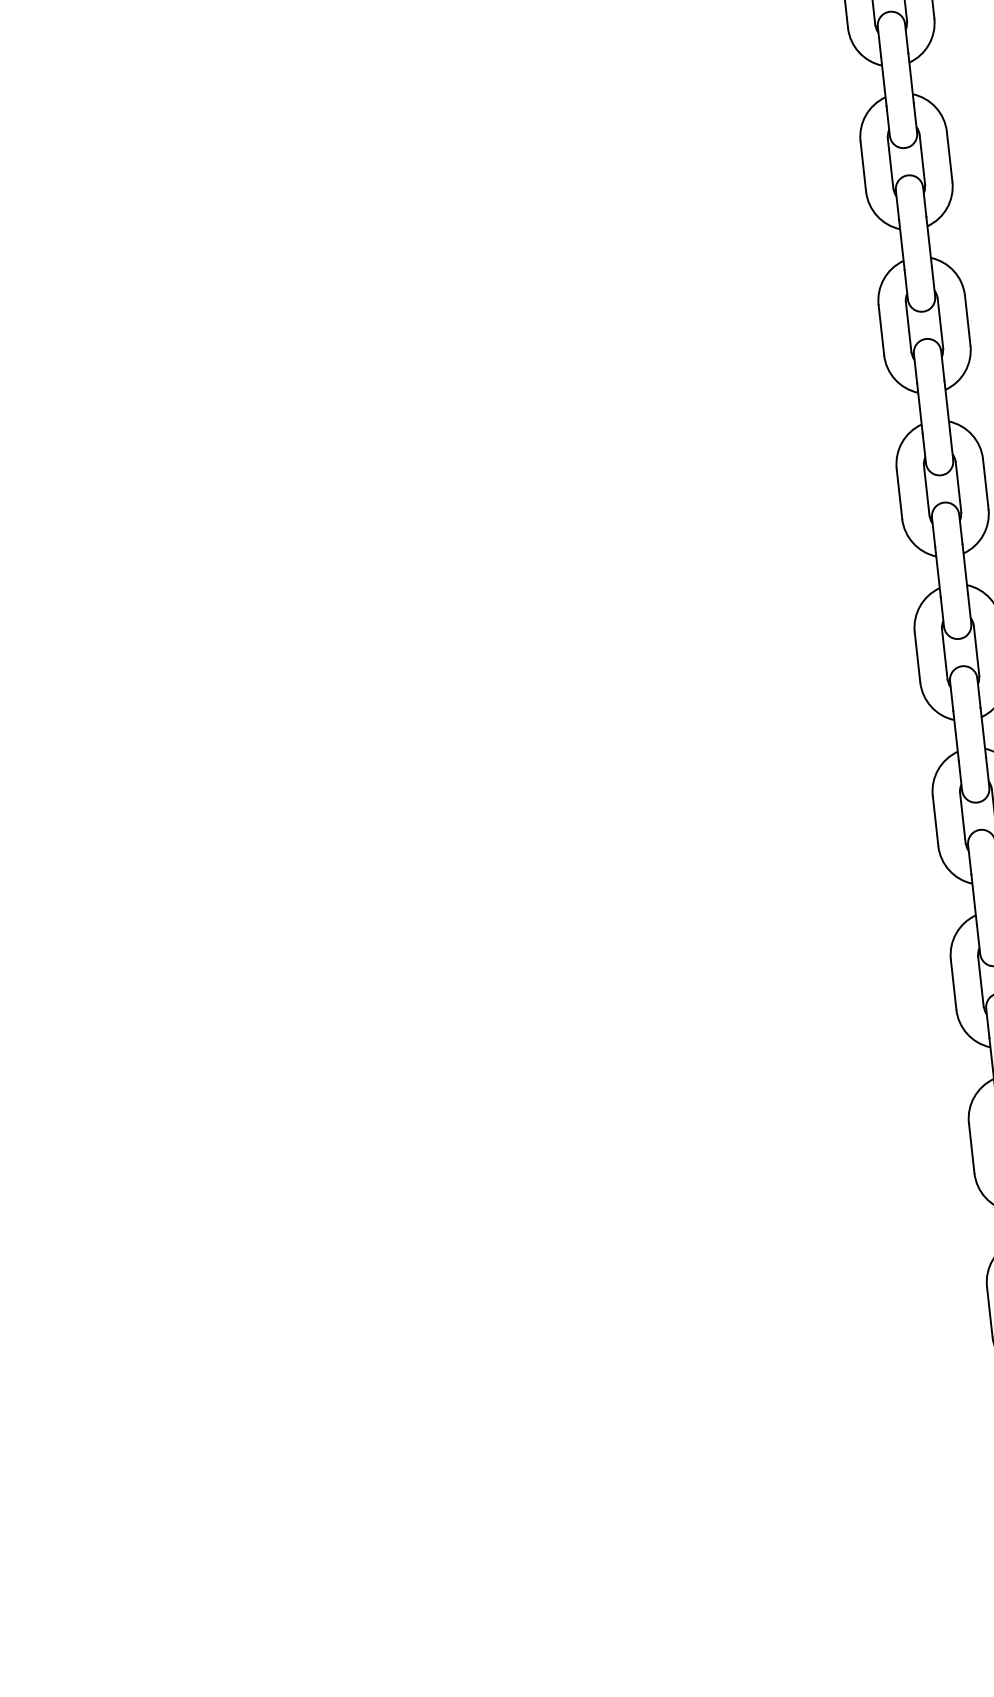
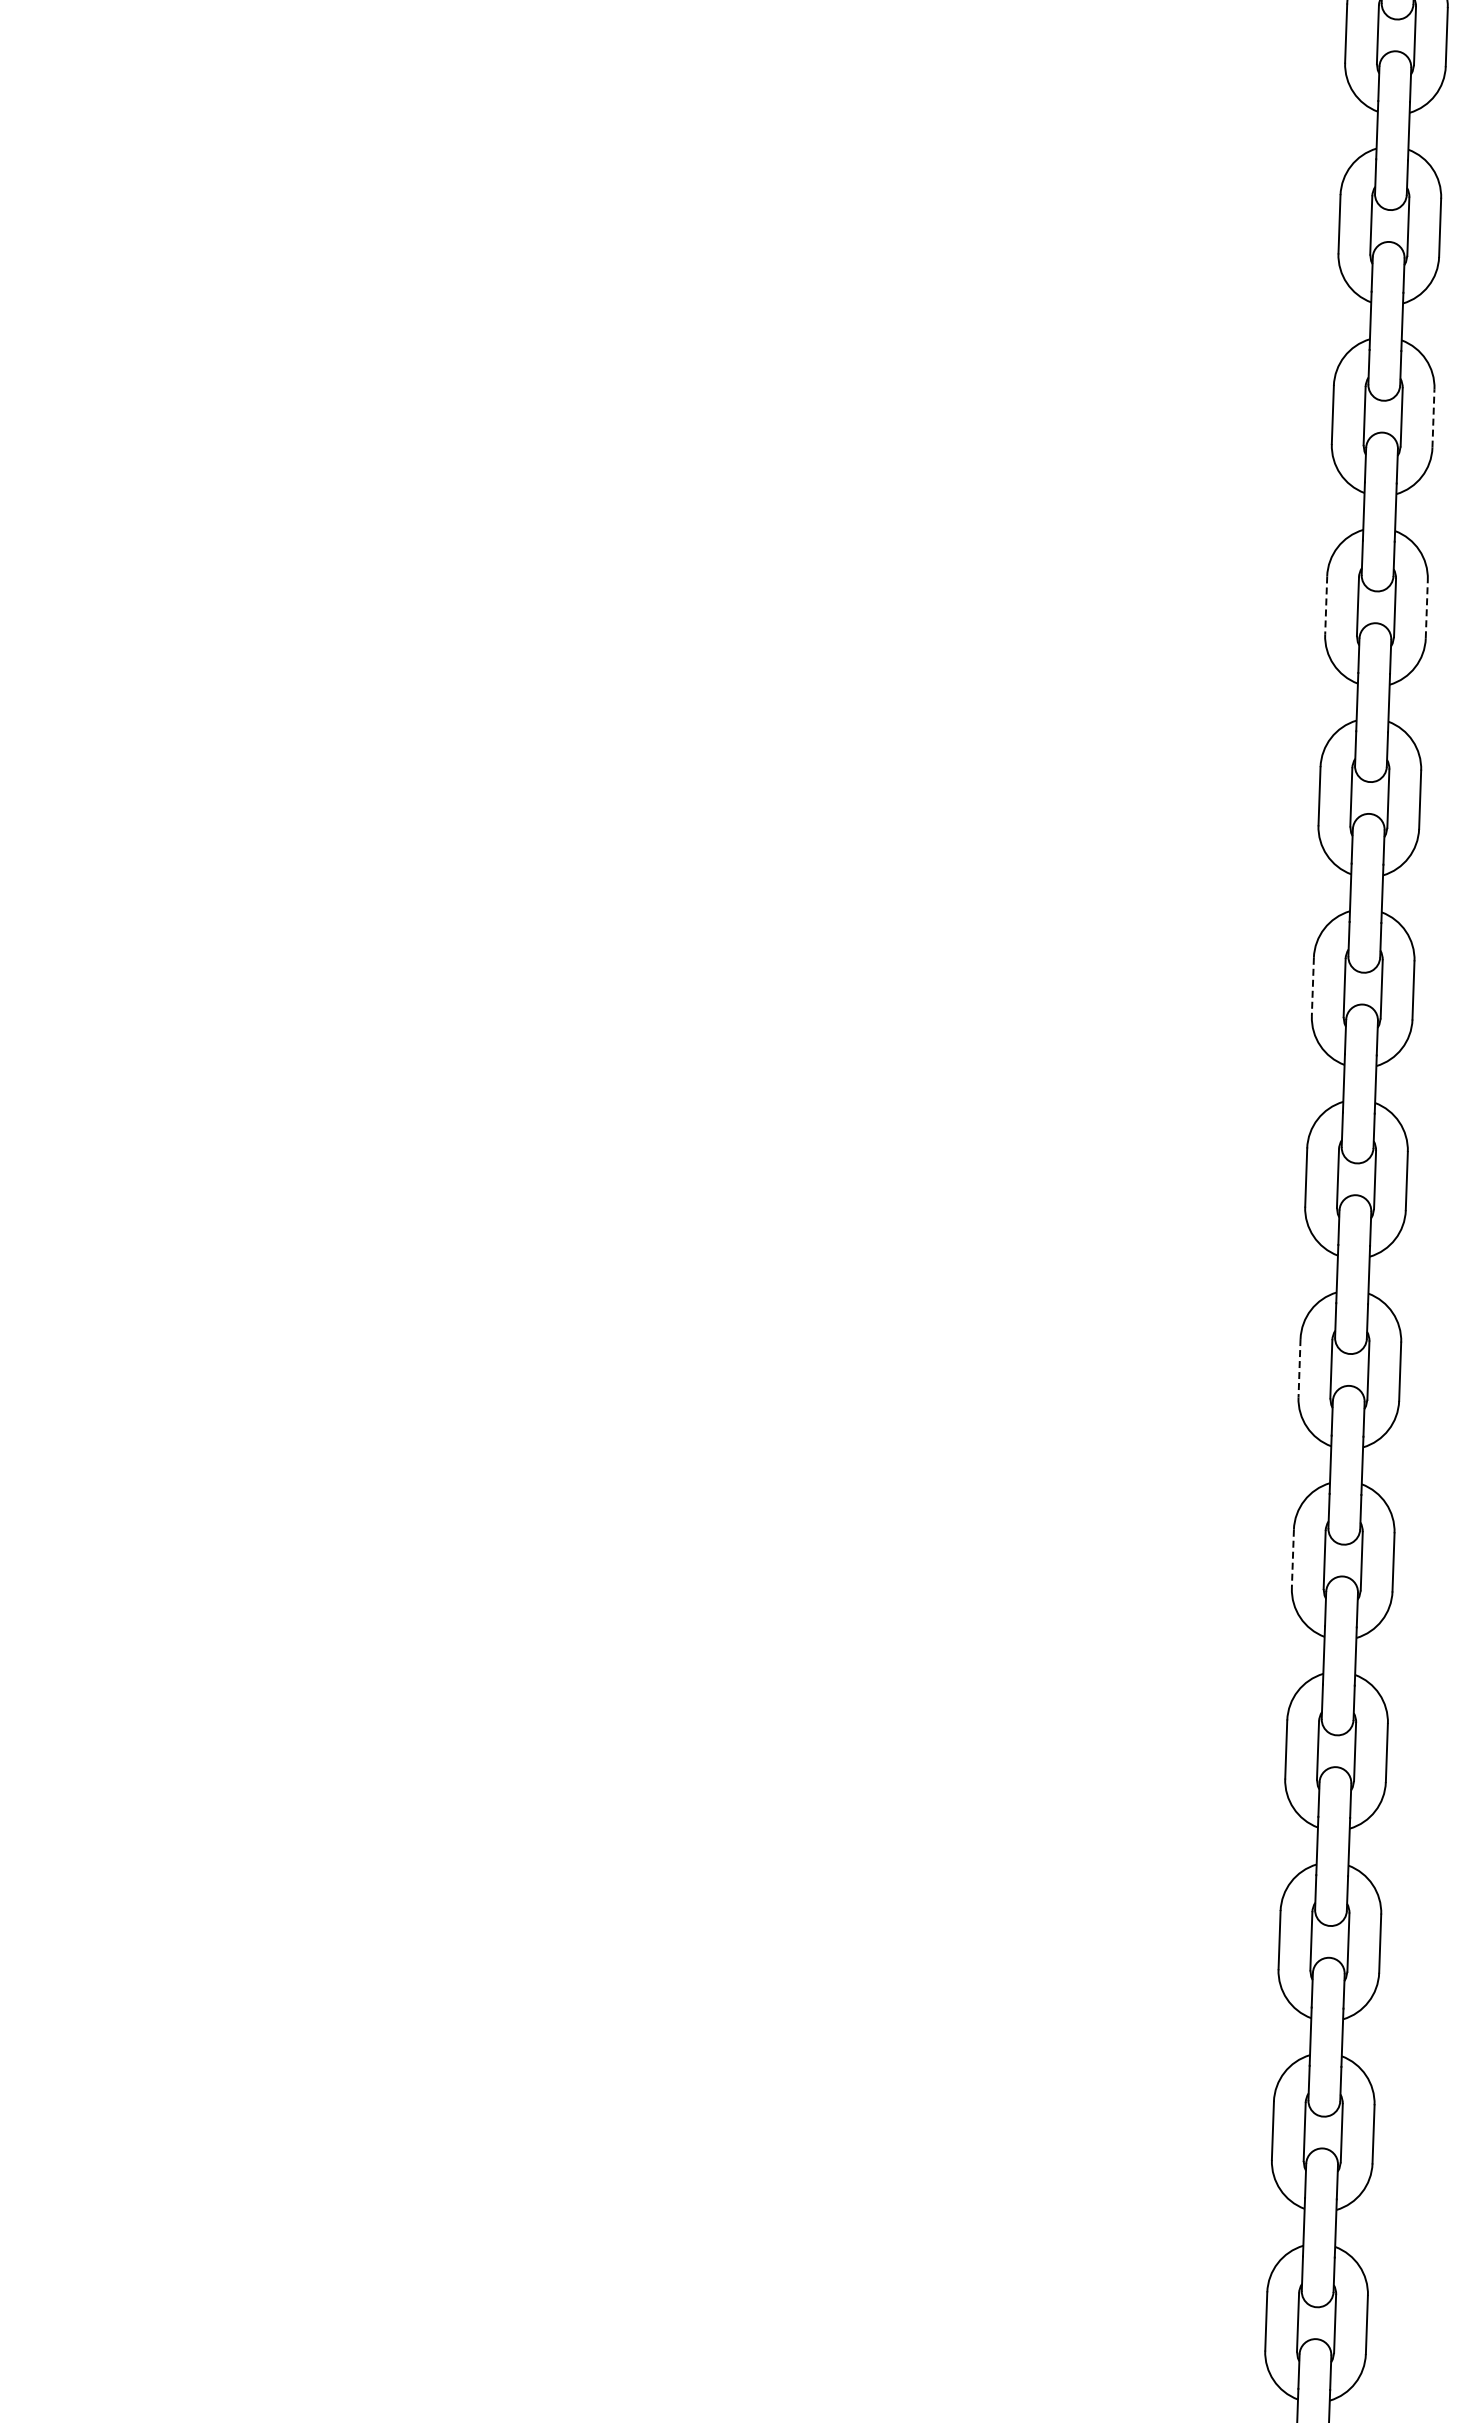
line: (949, 156) -> (1433, 417), solid -> dashed
line: (967, 320) -> (1426, 608), solid -> dashed
line: (881, 330) -> (1326, 606), solid -> dashed
line: (917, 657) -> (1312, 987), solid -> dashed
line: (953, 984) -> (1299, 1368), solid -> dashed
line: (971, 1148) -> (1292, 1559), solid -> dashed

